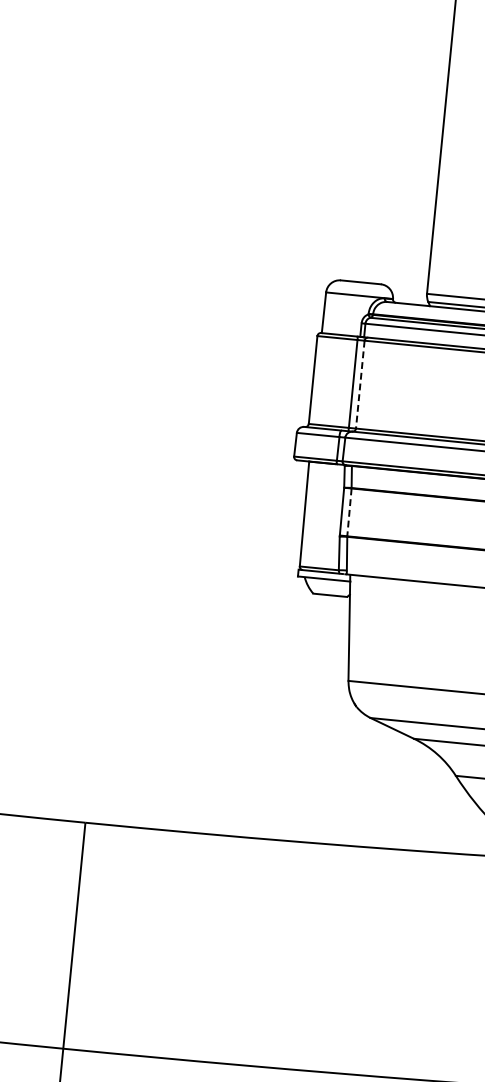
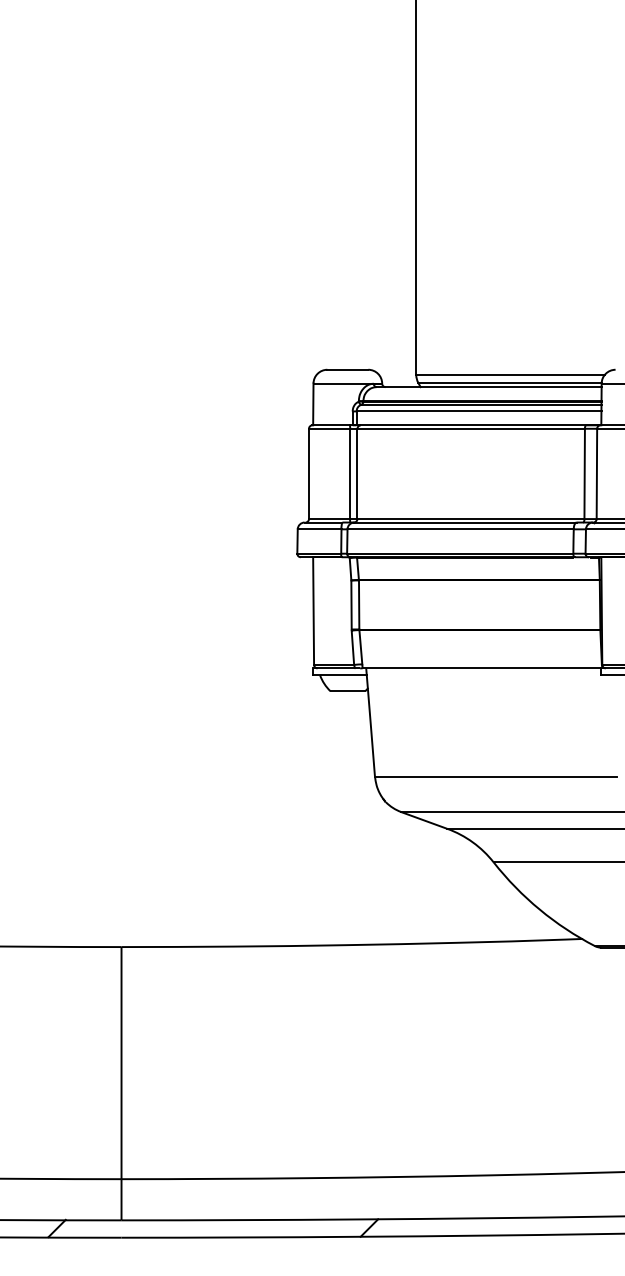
line: (360, 385) -> (357, 474), dashed -> solid
line: (349, 511) -> (359, 604), dashed -> solid

